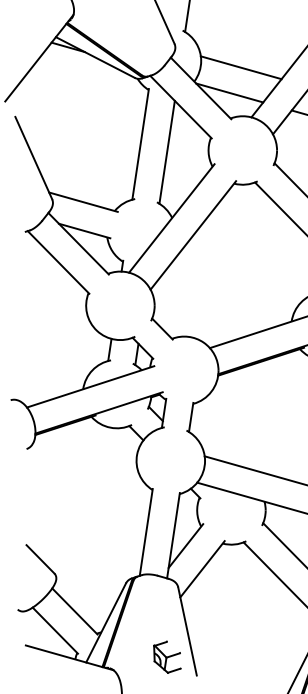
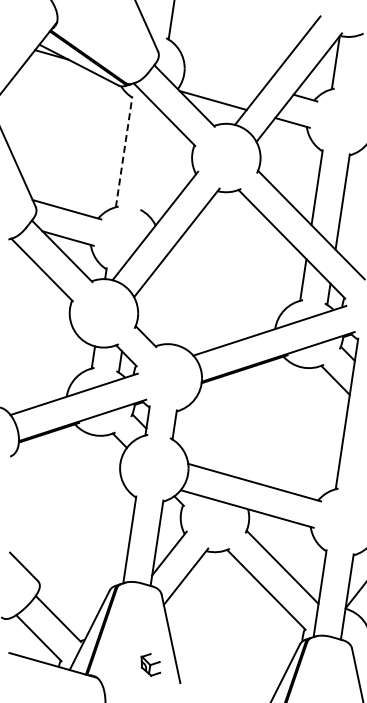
line: (240, 66) -> (224, 74), removed
line: (140, 143) -> (124, 151), solid -> dashed
line: (166, 151) -> (150, 159), removed
part: (166, 656) -> (150, 664), size x0.7

